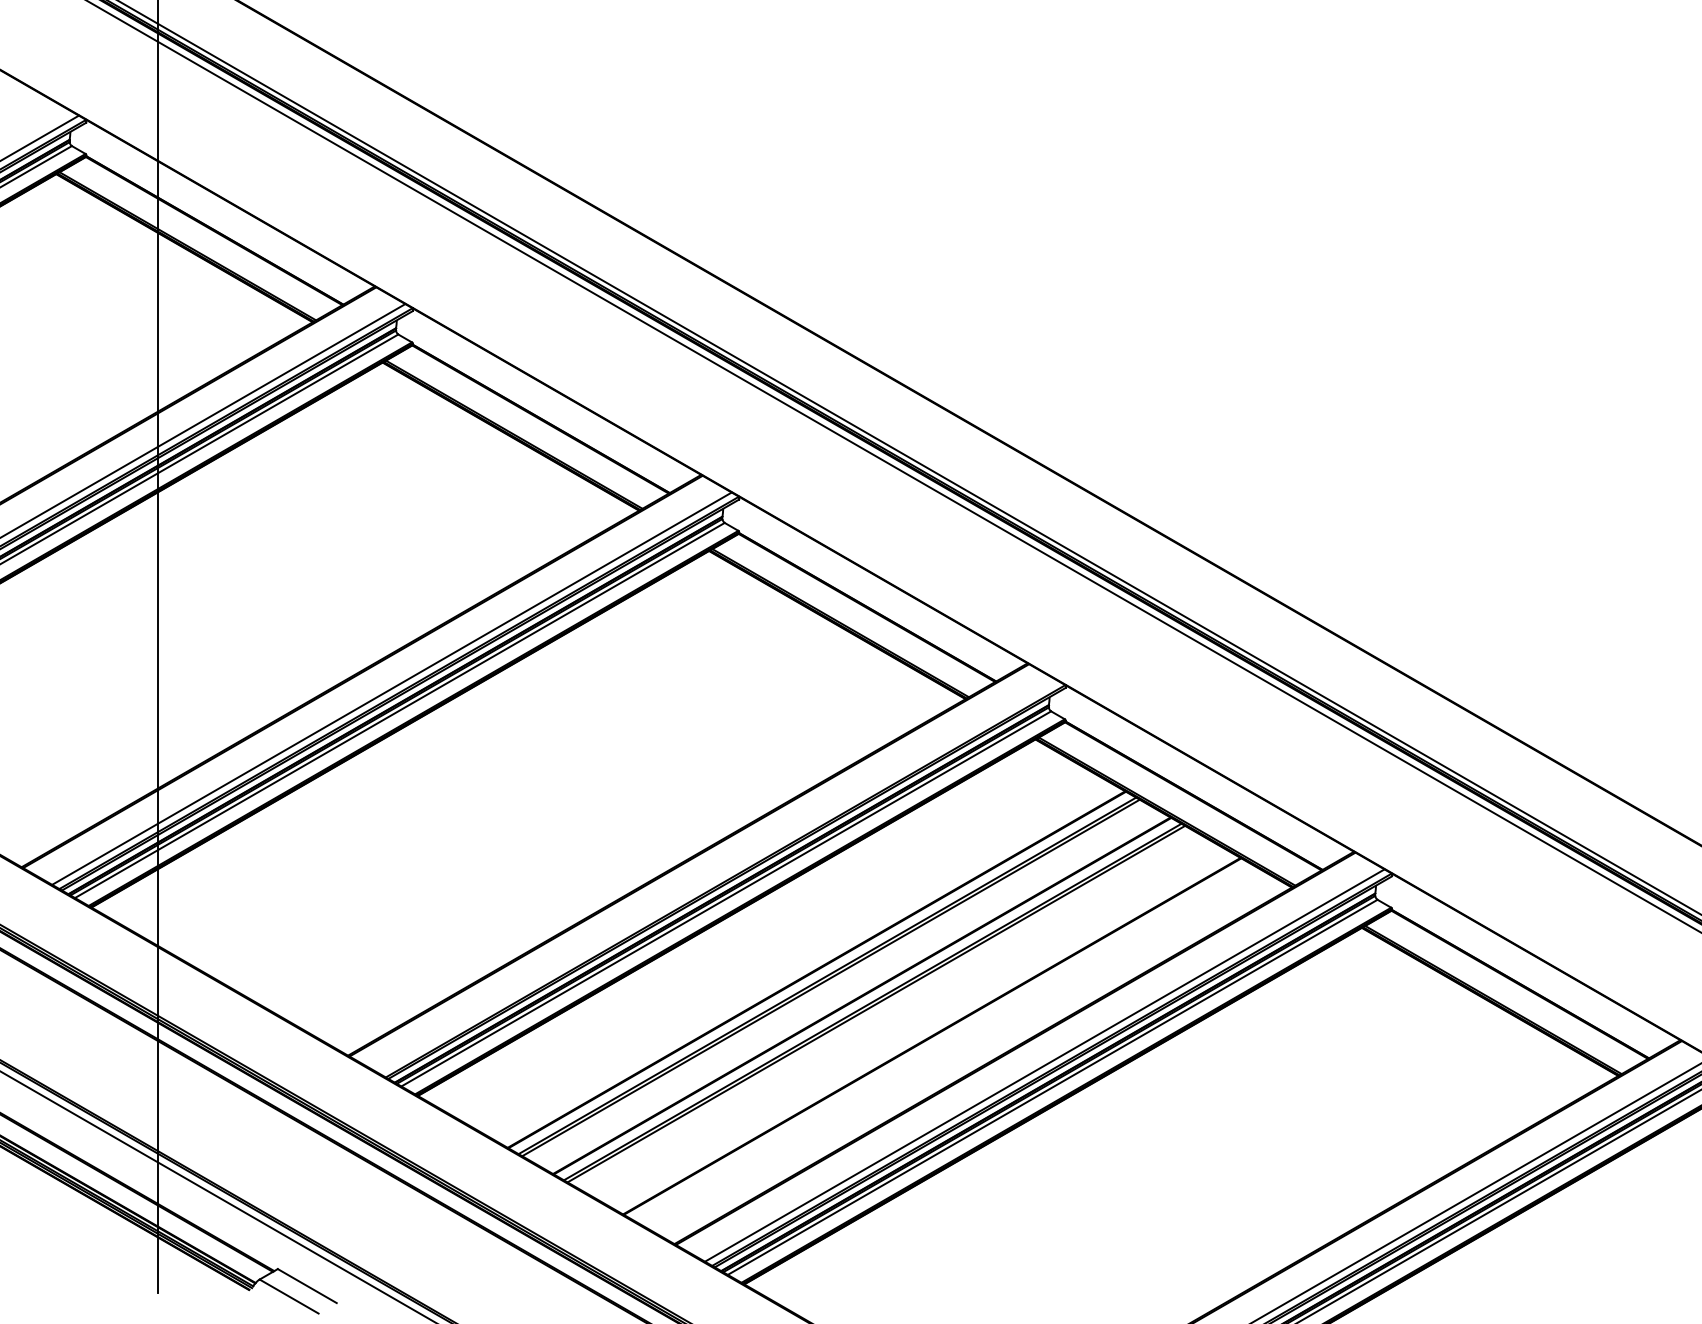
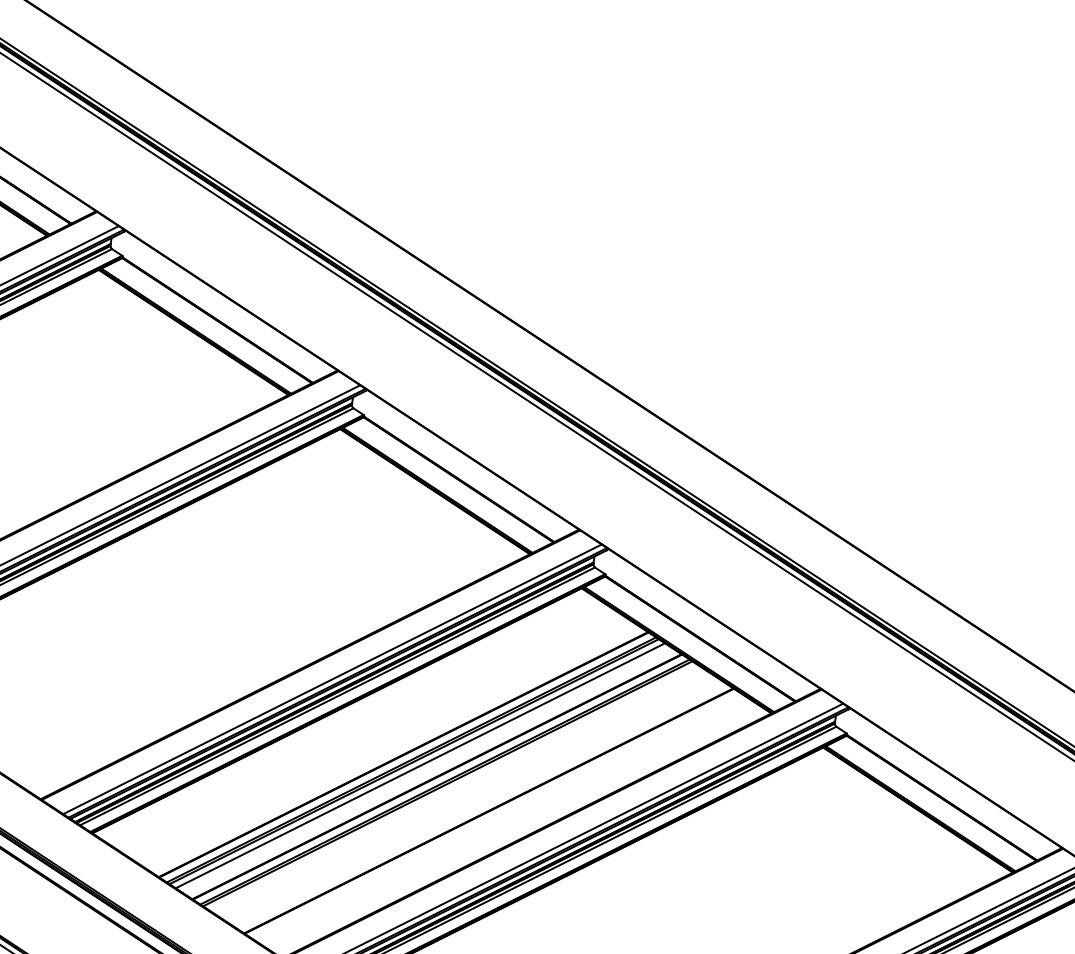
line: (718, 876) -> (332, 678), added
line: (839, 982) -> (420, 765), added

